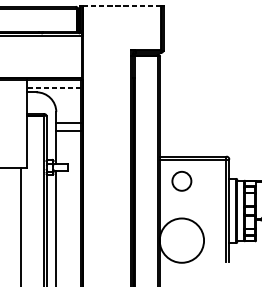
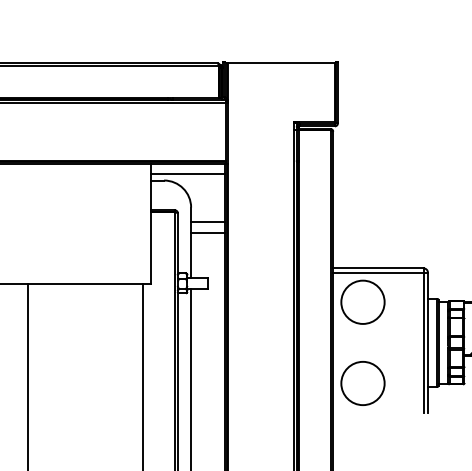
line: (122, 6) -> (281, 62), dashed -> solid
line: (54, 87) -> (188, 174), dashed -> solid
circle: (181, 180) -> (362, 301), size x1.67
circle: (181, 240) -> (362, 383), size x0.71

